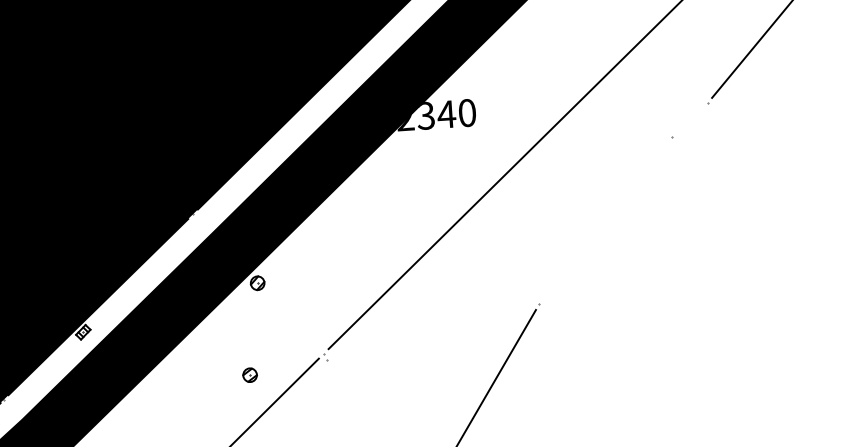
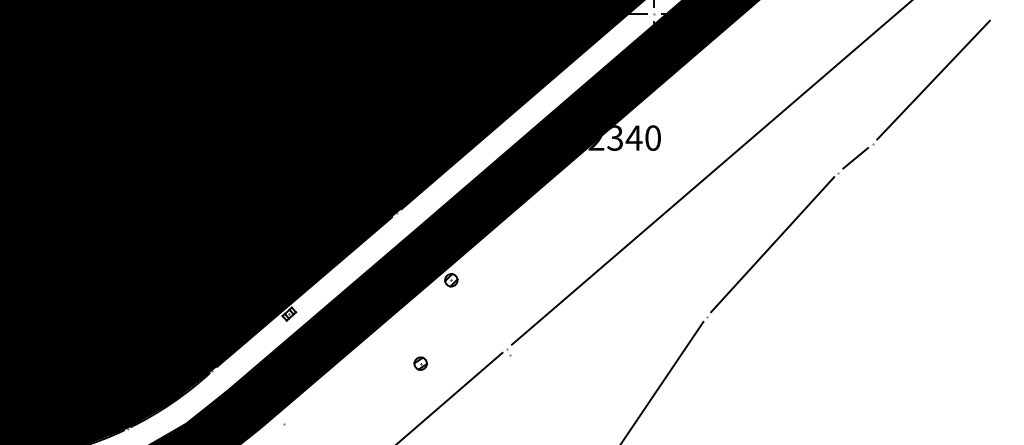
line: (689, 120) -> (855, 158), added
line: (605, 220) -> (772, 244), added
part: (249, 375) -> (420, 363), moved

